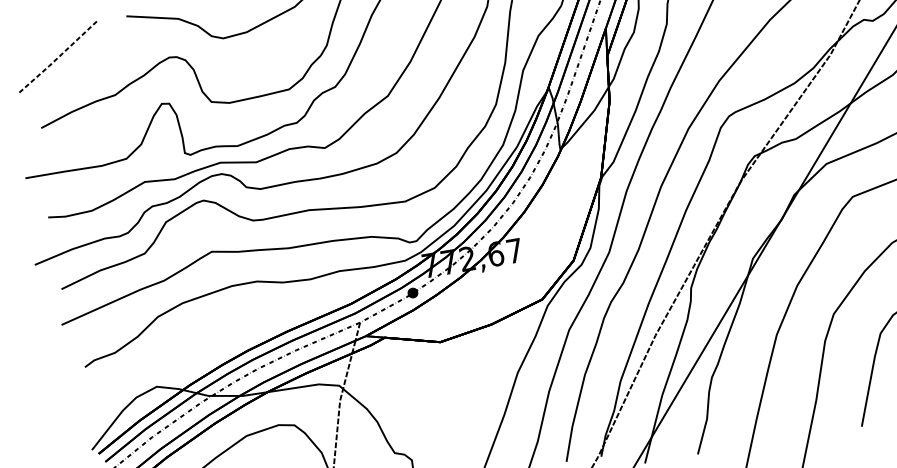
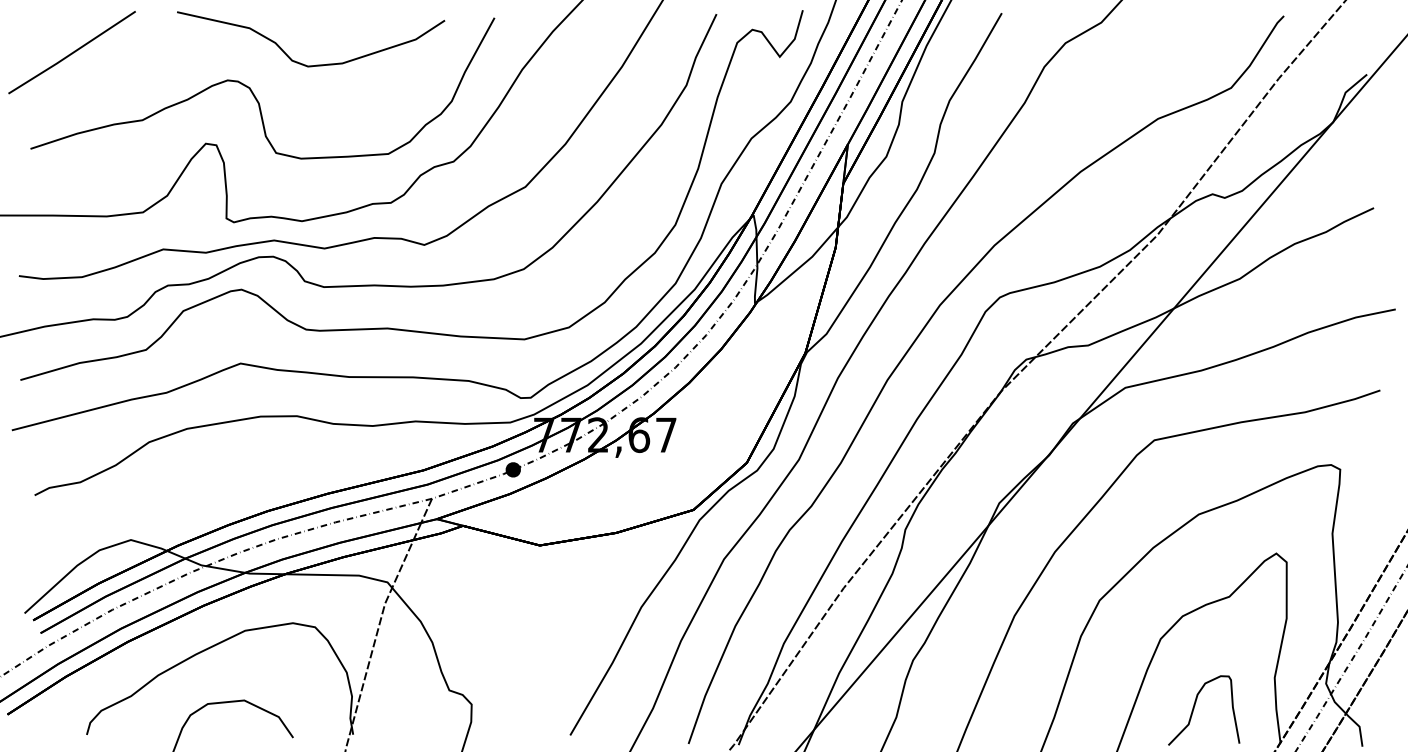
line: (58, 57) -> (71, 53), dashed -> solid

